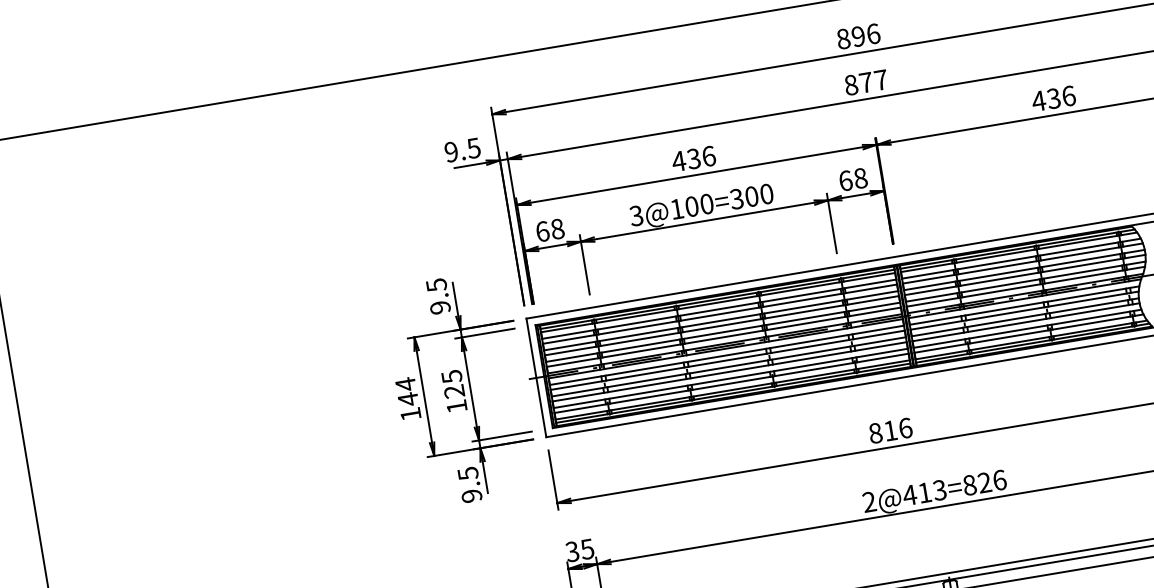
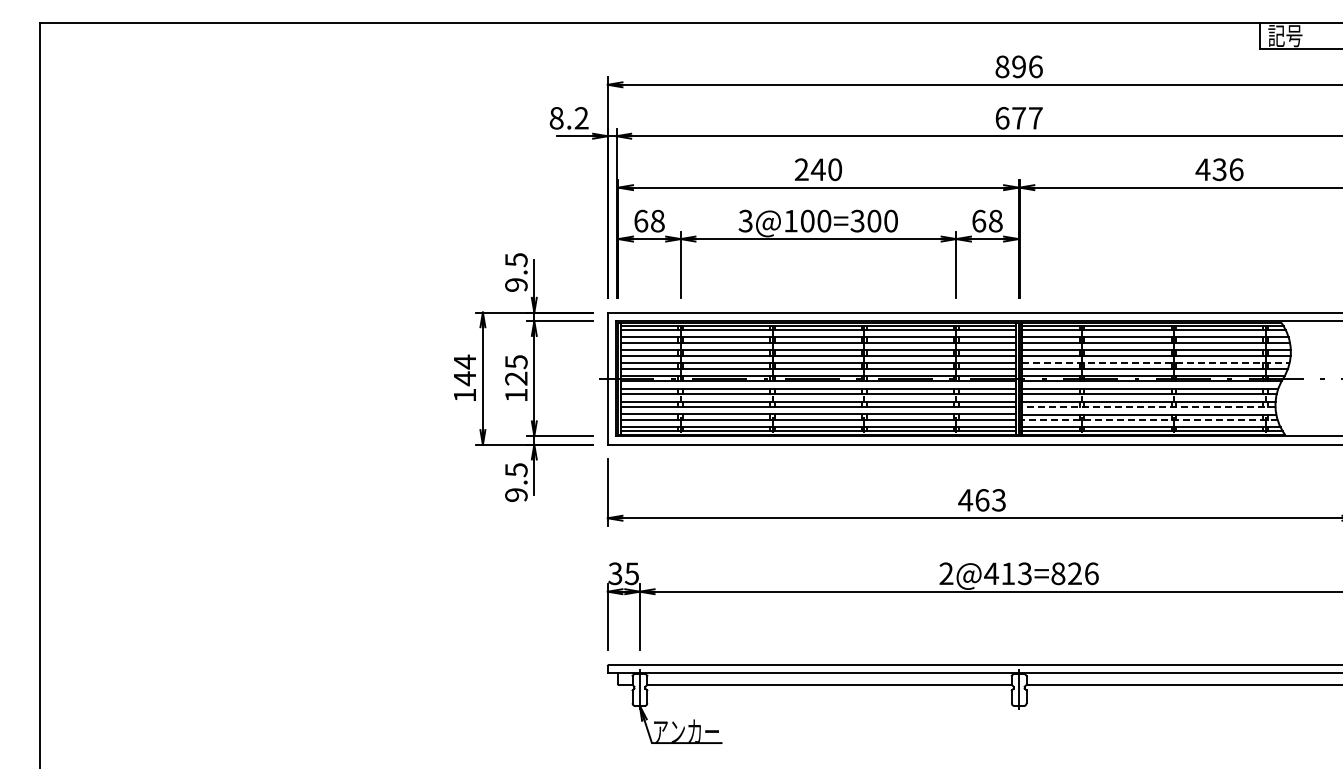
text: (851, 85) -> (1002, 118), 877 -> 677
text: (462, 150) -> (568, 118), 9.5 -> 8.2
text: (693, 158) -> (818, 169), 436 -> 240
line: (1026, 281) -> (1156, 363), solid -> dashed
line: (1025, 322) -> (1148, 407), solid -> dashed
line: (1029, 333) -> (1150, 420), solid -> dashed
text: (890, 430) -> (982, 500), 816 -> 463

